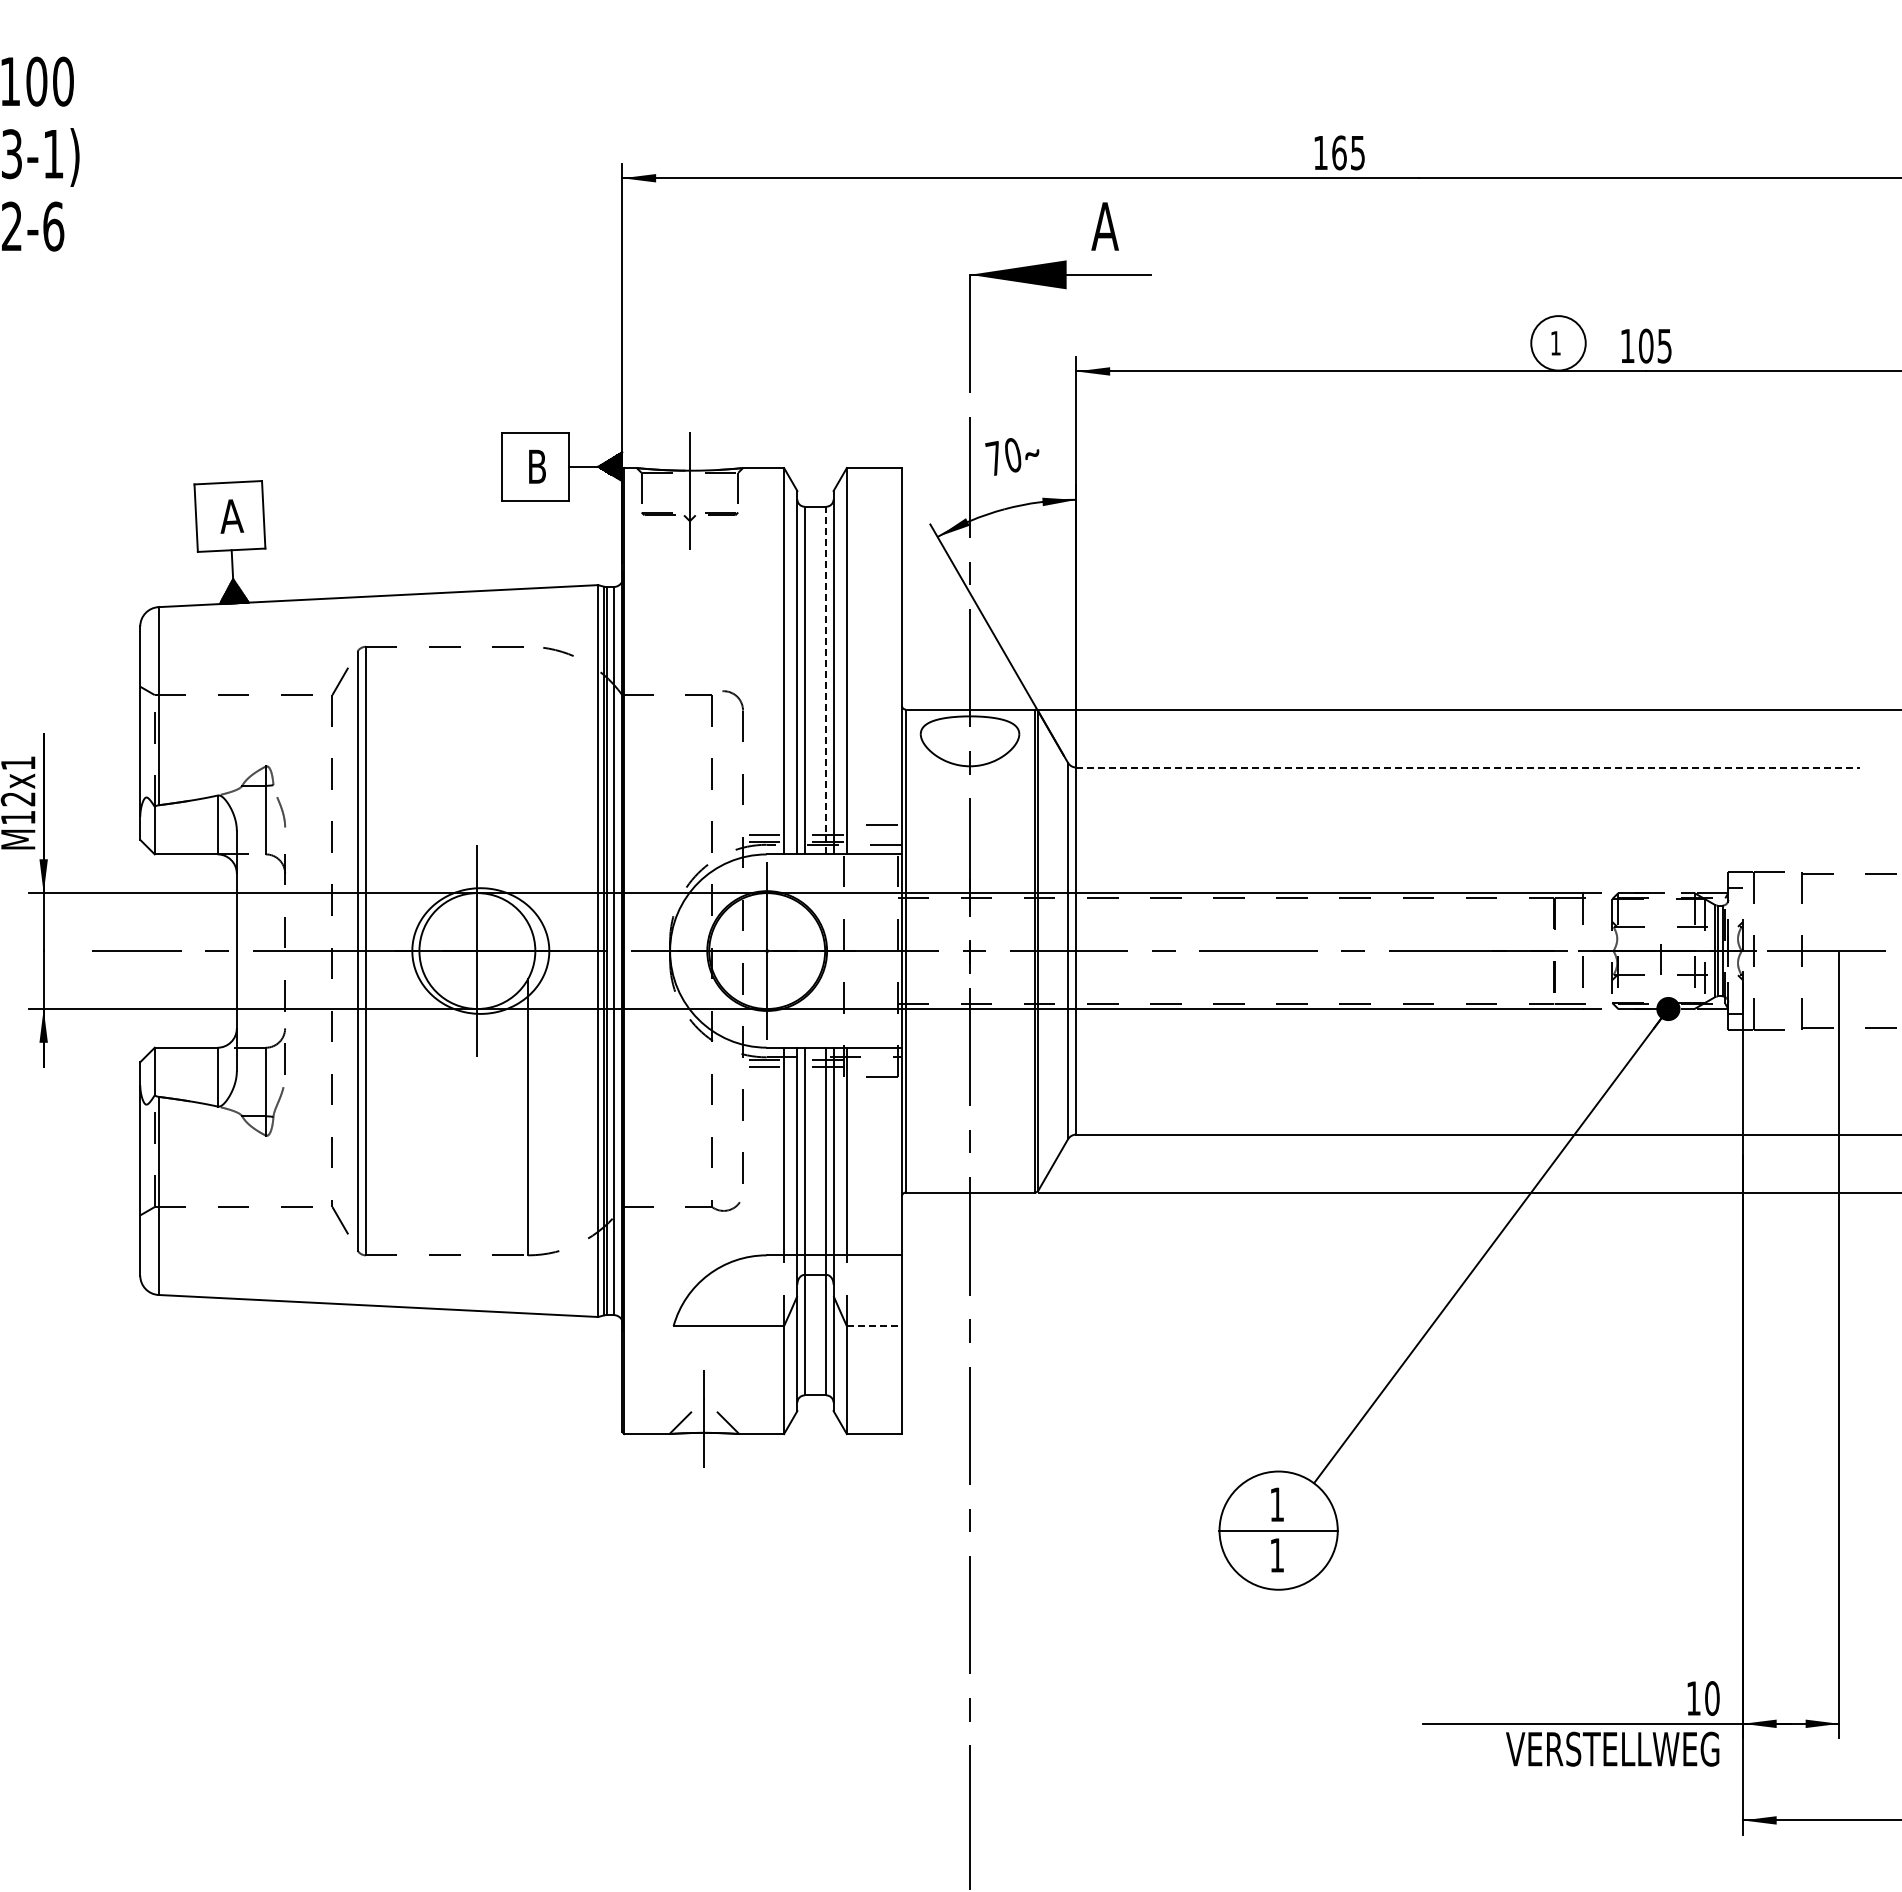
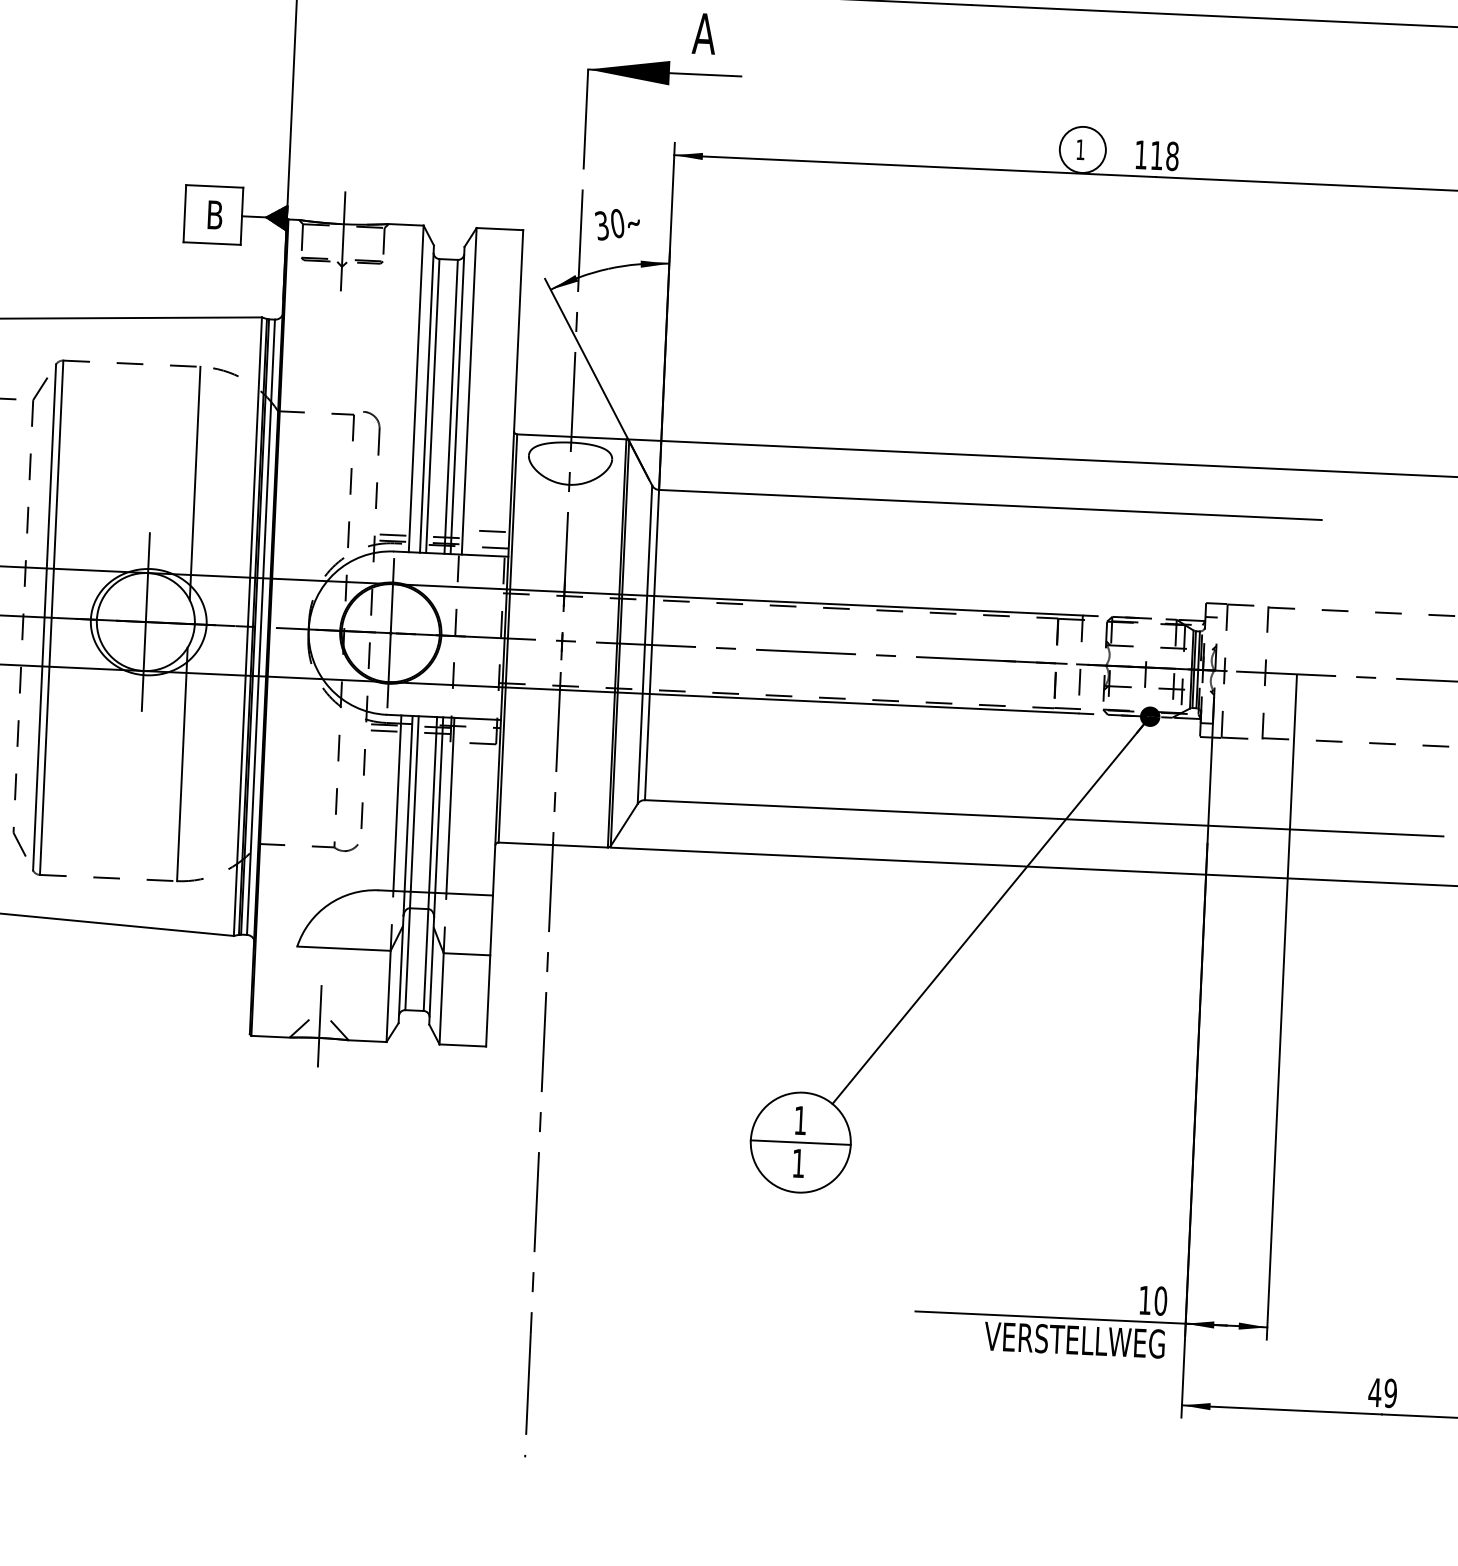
text: (1655, 345) -> (1164, 155), 105 -> 118
text: (994, 458) -> (601, 225), 70 -> 30
line: (826, 680) -> (451, 406), dashed -> solid
line: (1468, 767) -> (990, 504), dashed -> solid
line: (528, 784) -> (195, 483), added
line: (874, 1326) -> (467, 954), dashed -> solid

